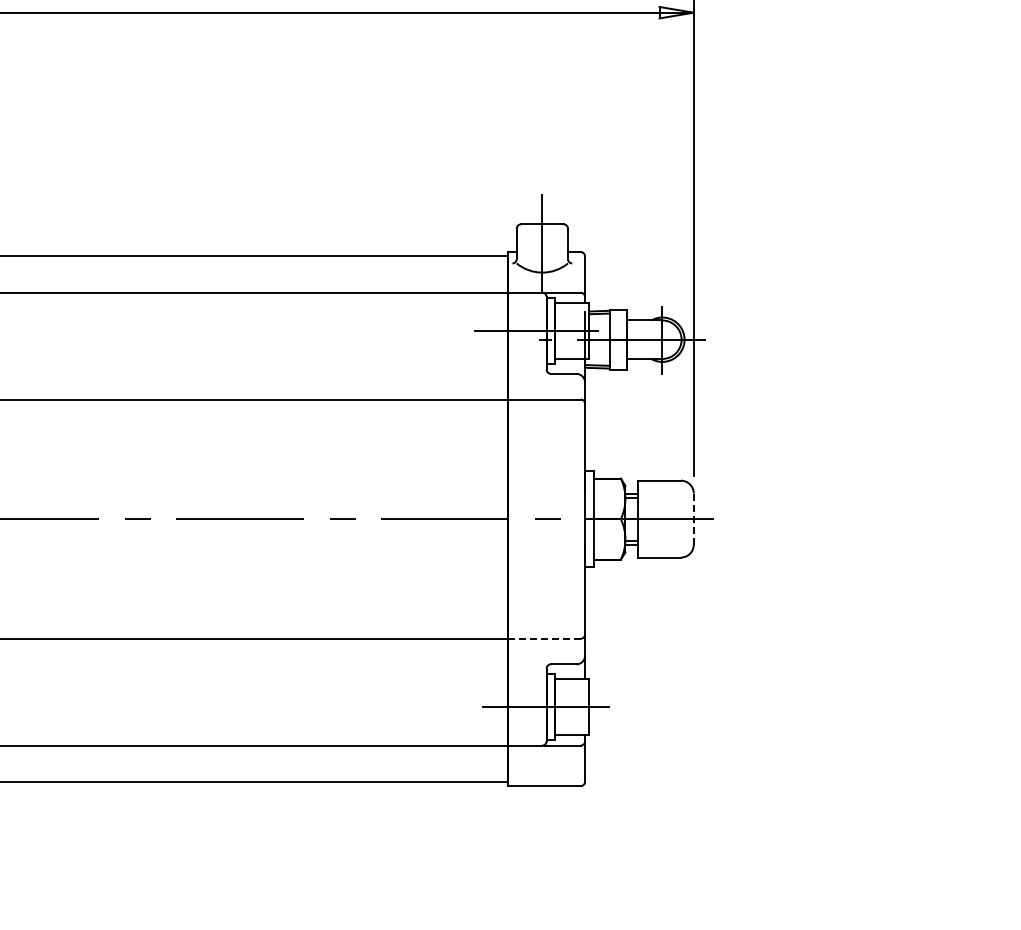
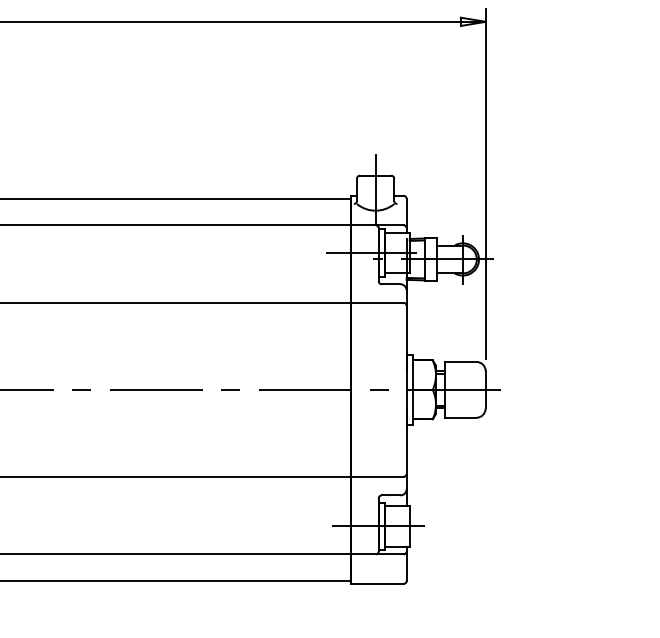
line: (693, 519) -> (485, 390), dashed -> solid
line: (544, 638) -> (377, 476), dashed -> solid

